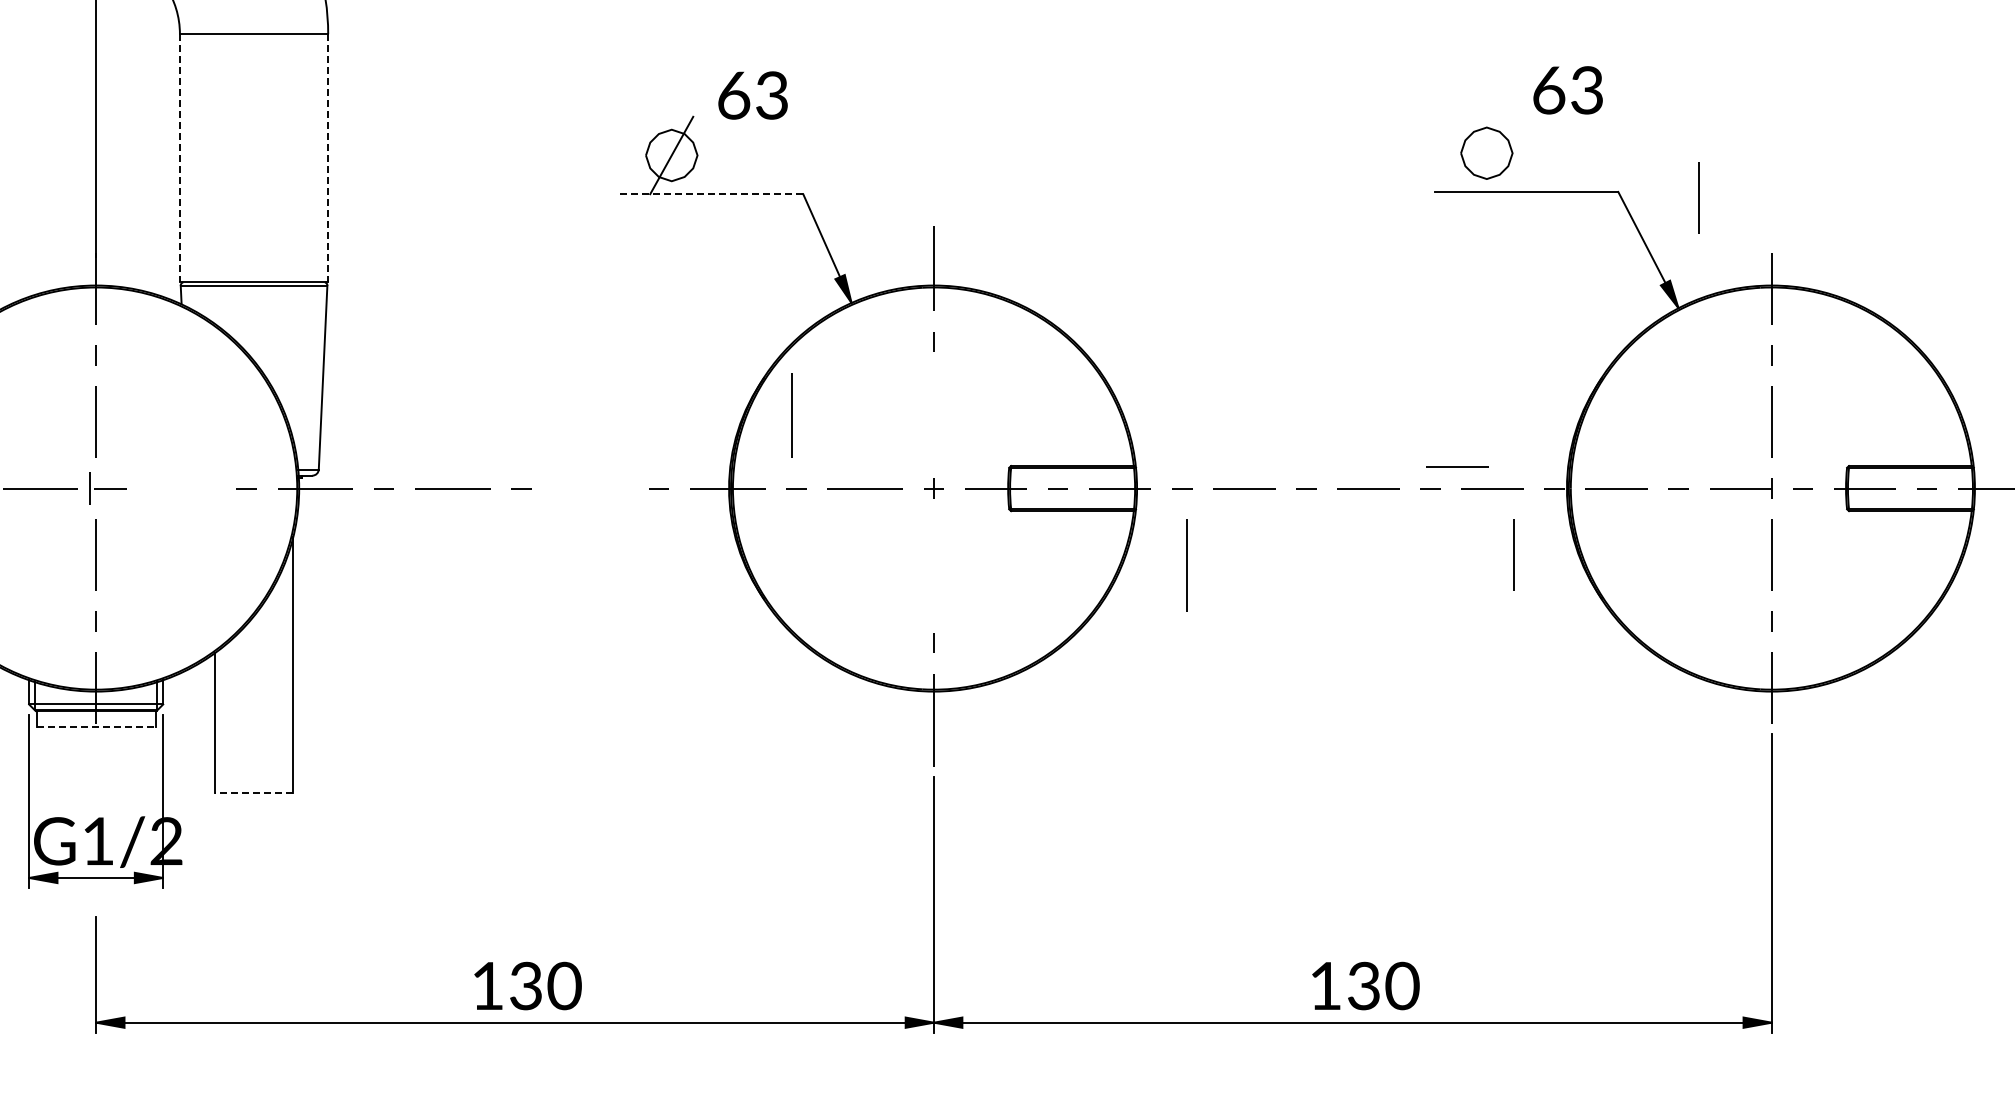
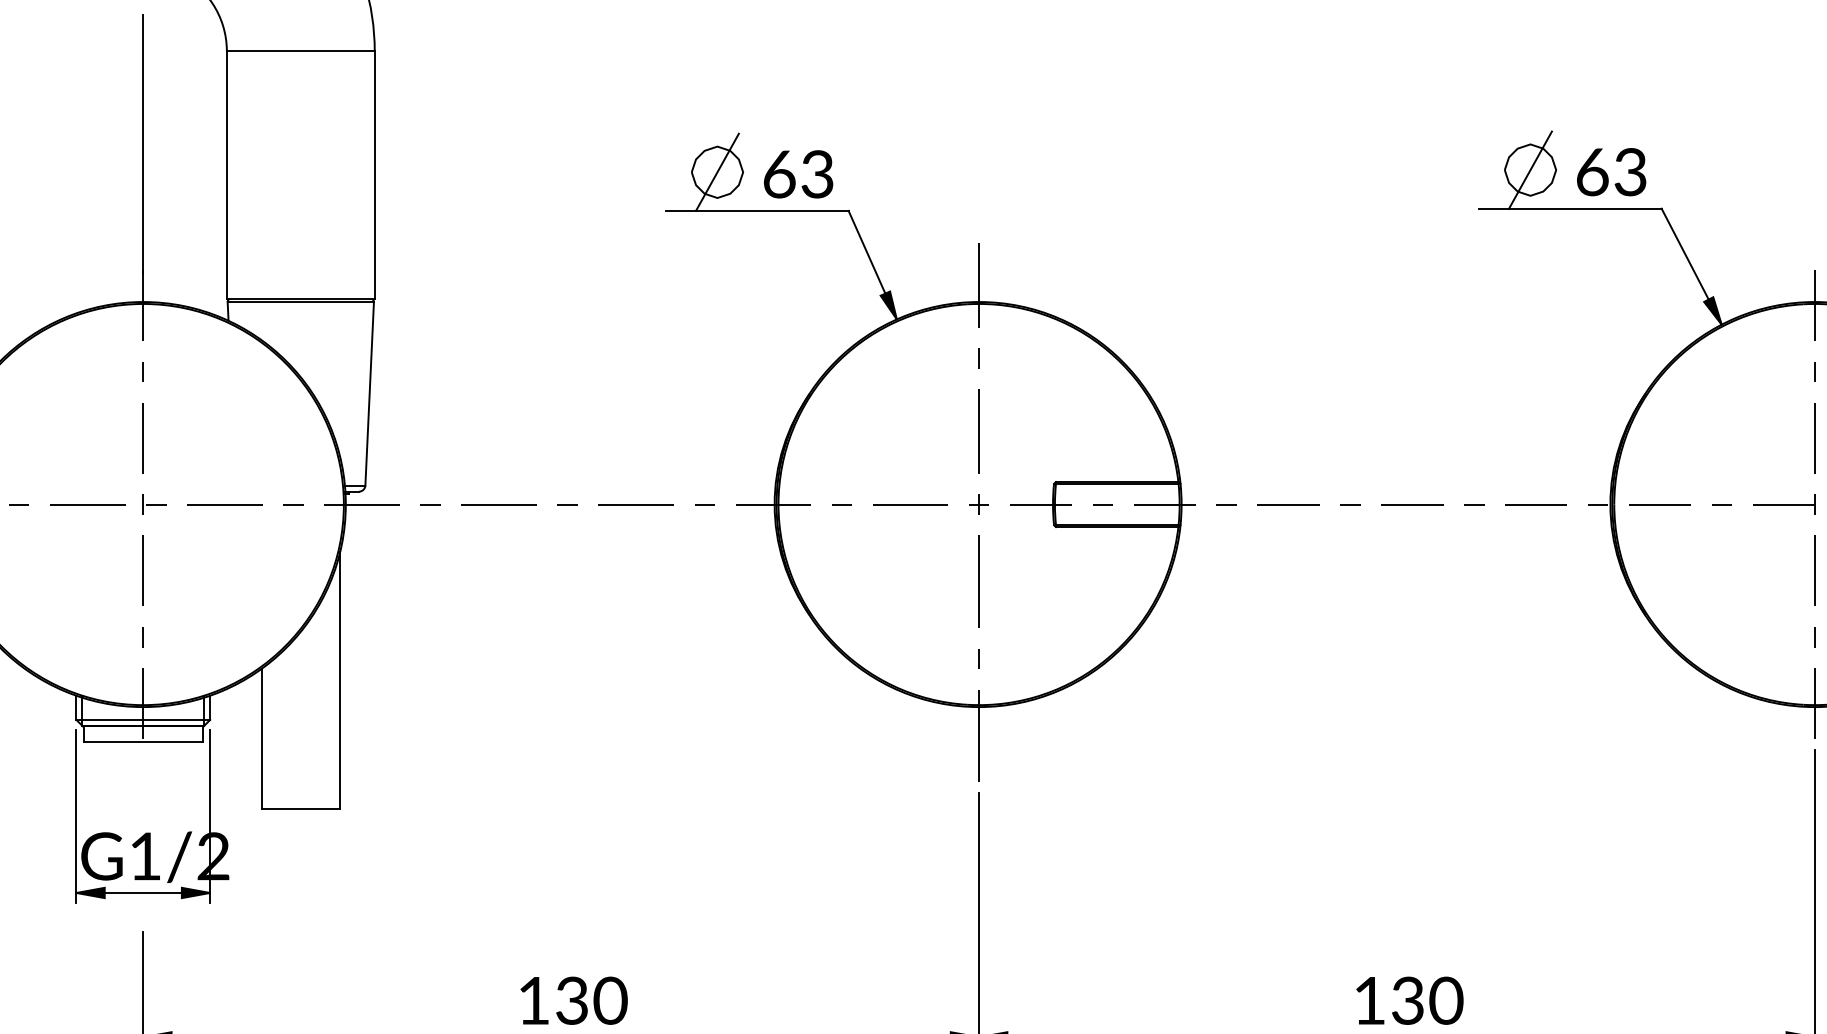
text: (1567, 90) -> (1610, 172), moved
text: (752, 95) -> (797, 174), moved
line: (1486, 152) -> (1530, 169), added
line: (179, 158) -> (226, 175), dashed -> solid
line: (328, 158) -> (375, 175), dashed -> solid
line: (711, 194) -> (757, 211), dashed -> solid
line: (1698, 197) -> (1741, 214), removed
line: (791, 415) -> (978, 431), moved
line: (1457, 466) -> (1501, 482), removed
part: (106, 488) -> (153, 504), size x0.62
line: (177, 488) -> (224, 504), added
line: (589, 488) -> (635, 504), added
line: (1513, 554) -> (1557, 570), removed
line: (1186, 565) -> (978, 581), moved
line: (96, 727) -> (143, 742), dashed -> solid
line: (254, 793) -> (301, 808), dashed -> solid

